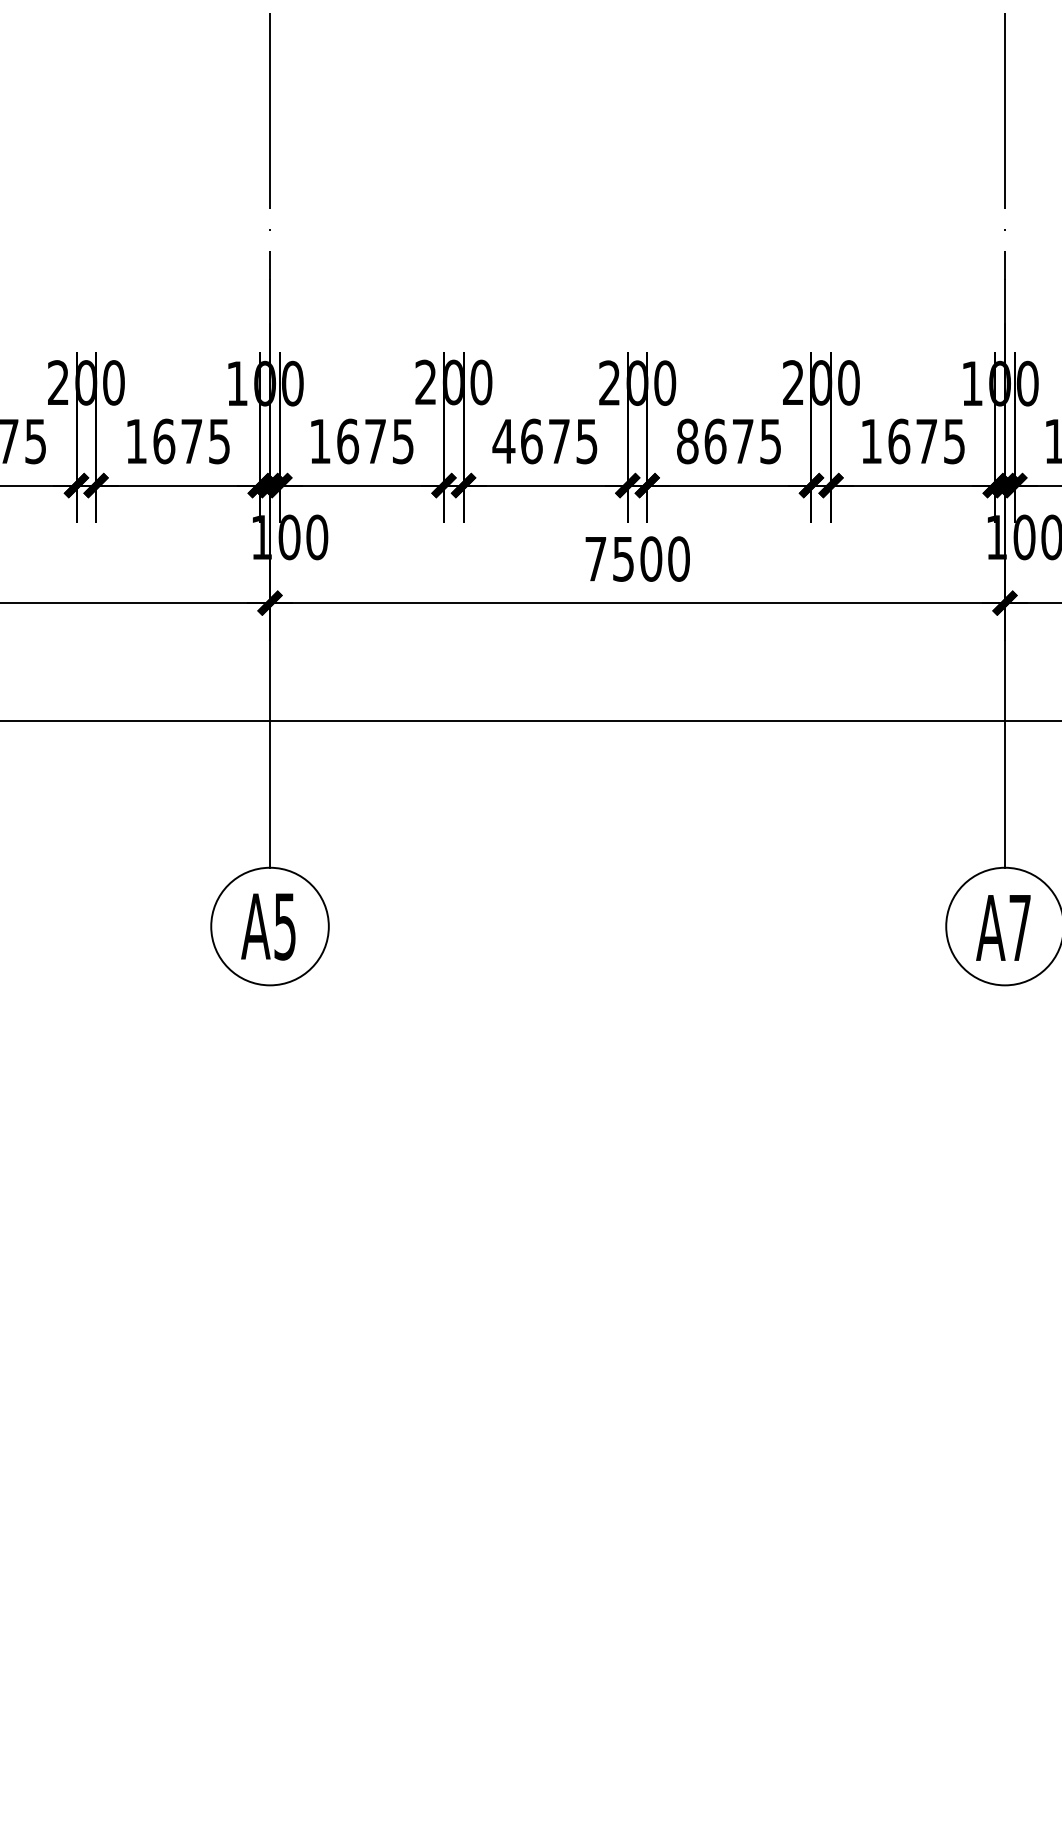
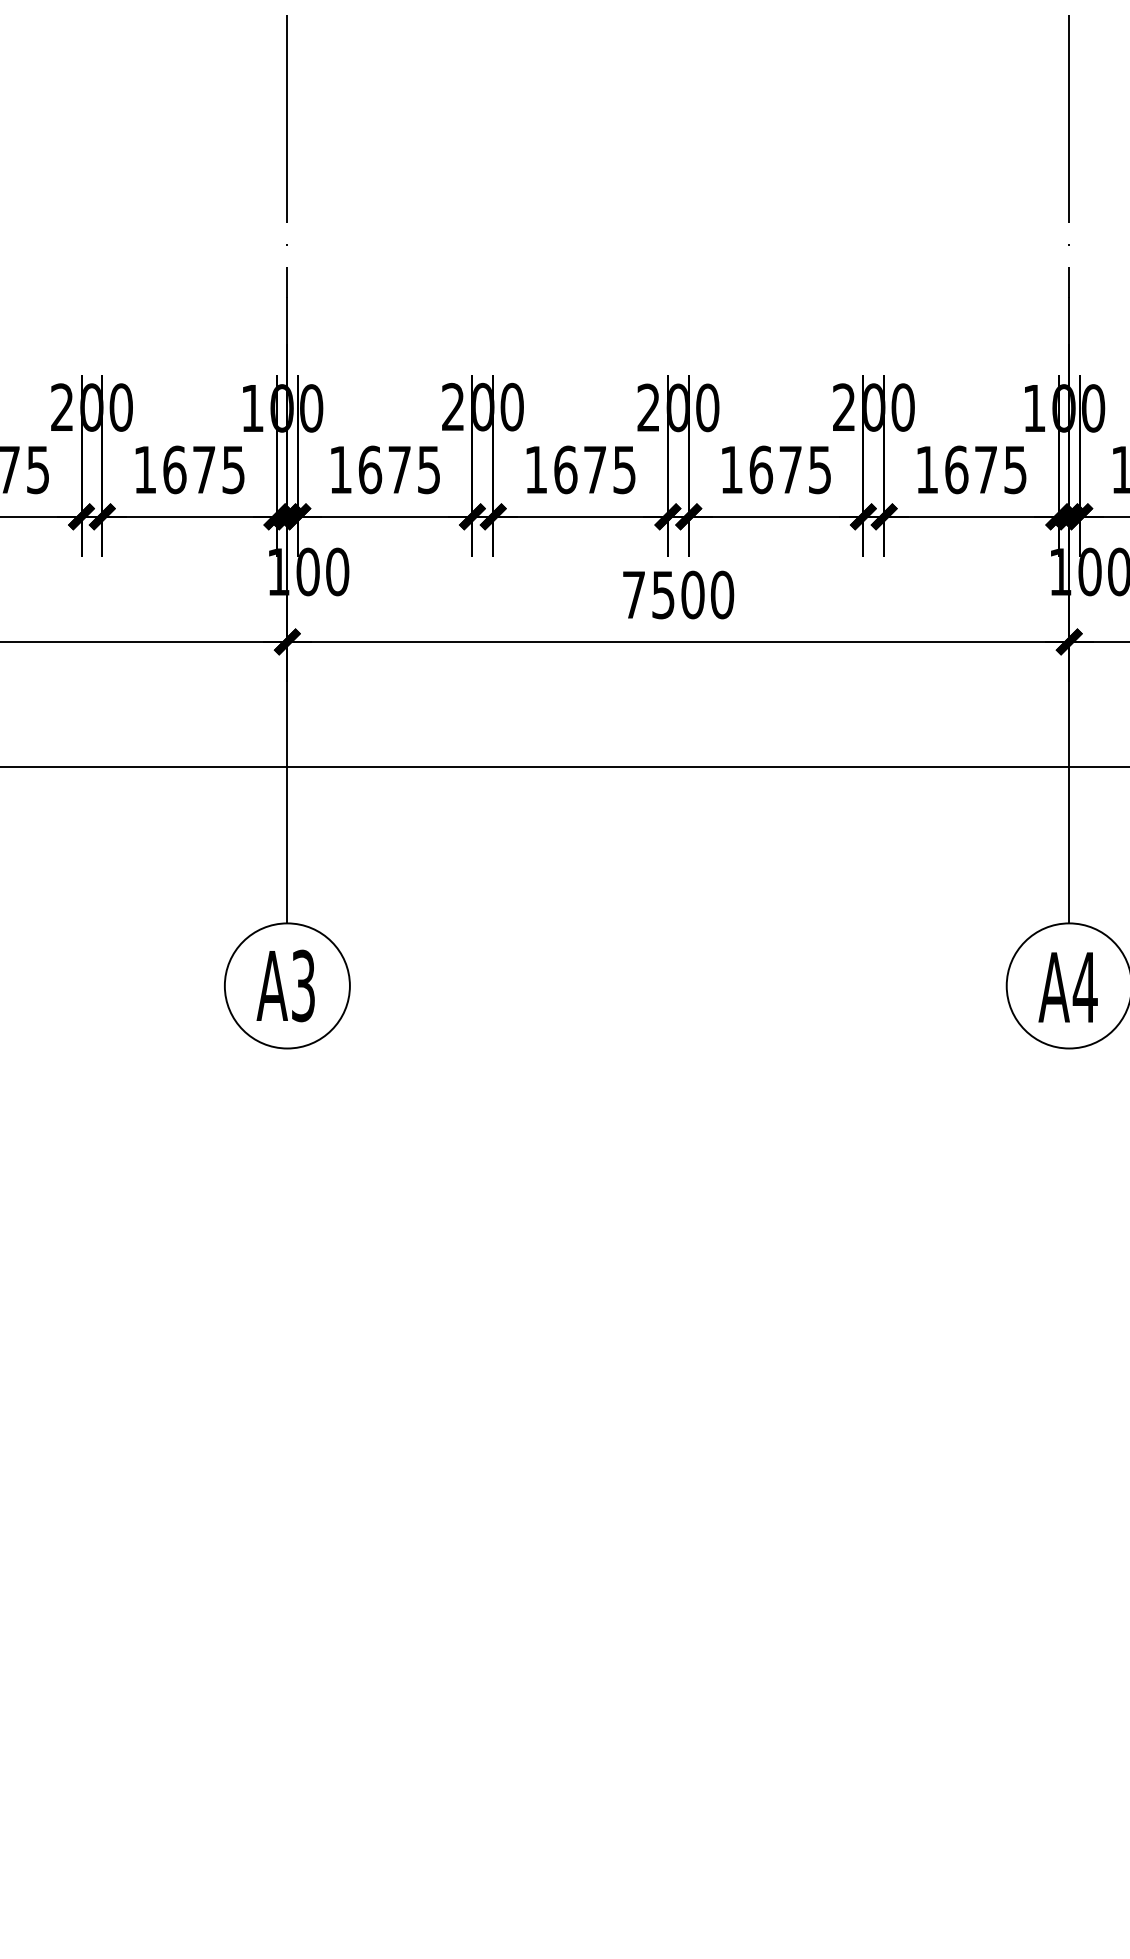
text: (503, 441) -> (535, 469), 4675 -> 1675
text: (687, 441) -> (731, 469), 8675 -> 1675
text: (285, 926) -> (303, 985), A5 -> A3
text: (1019, 928) -> (1084, 987), A7 -> A4

